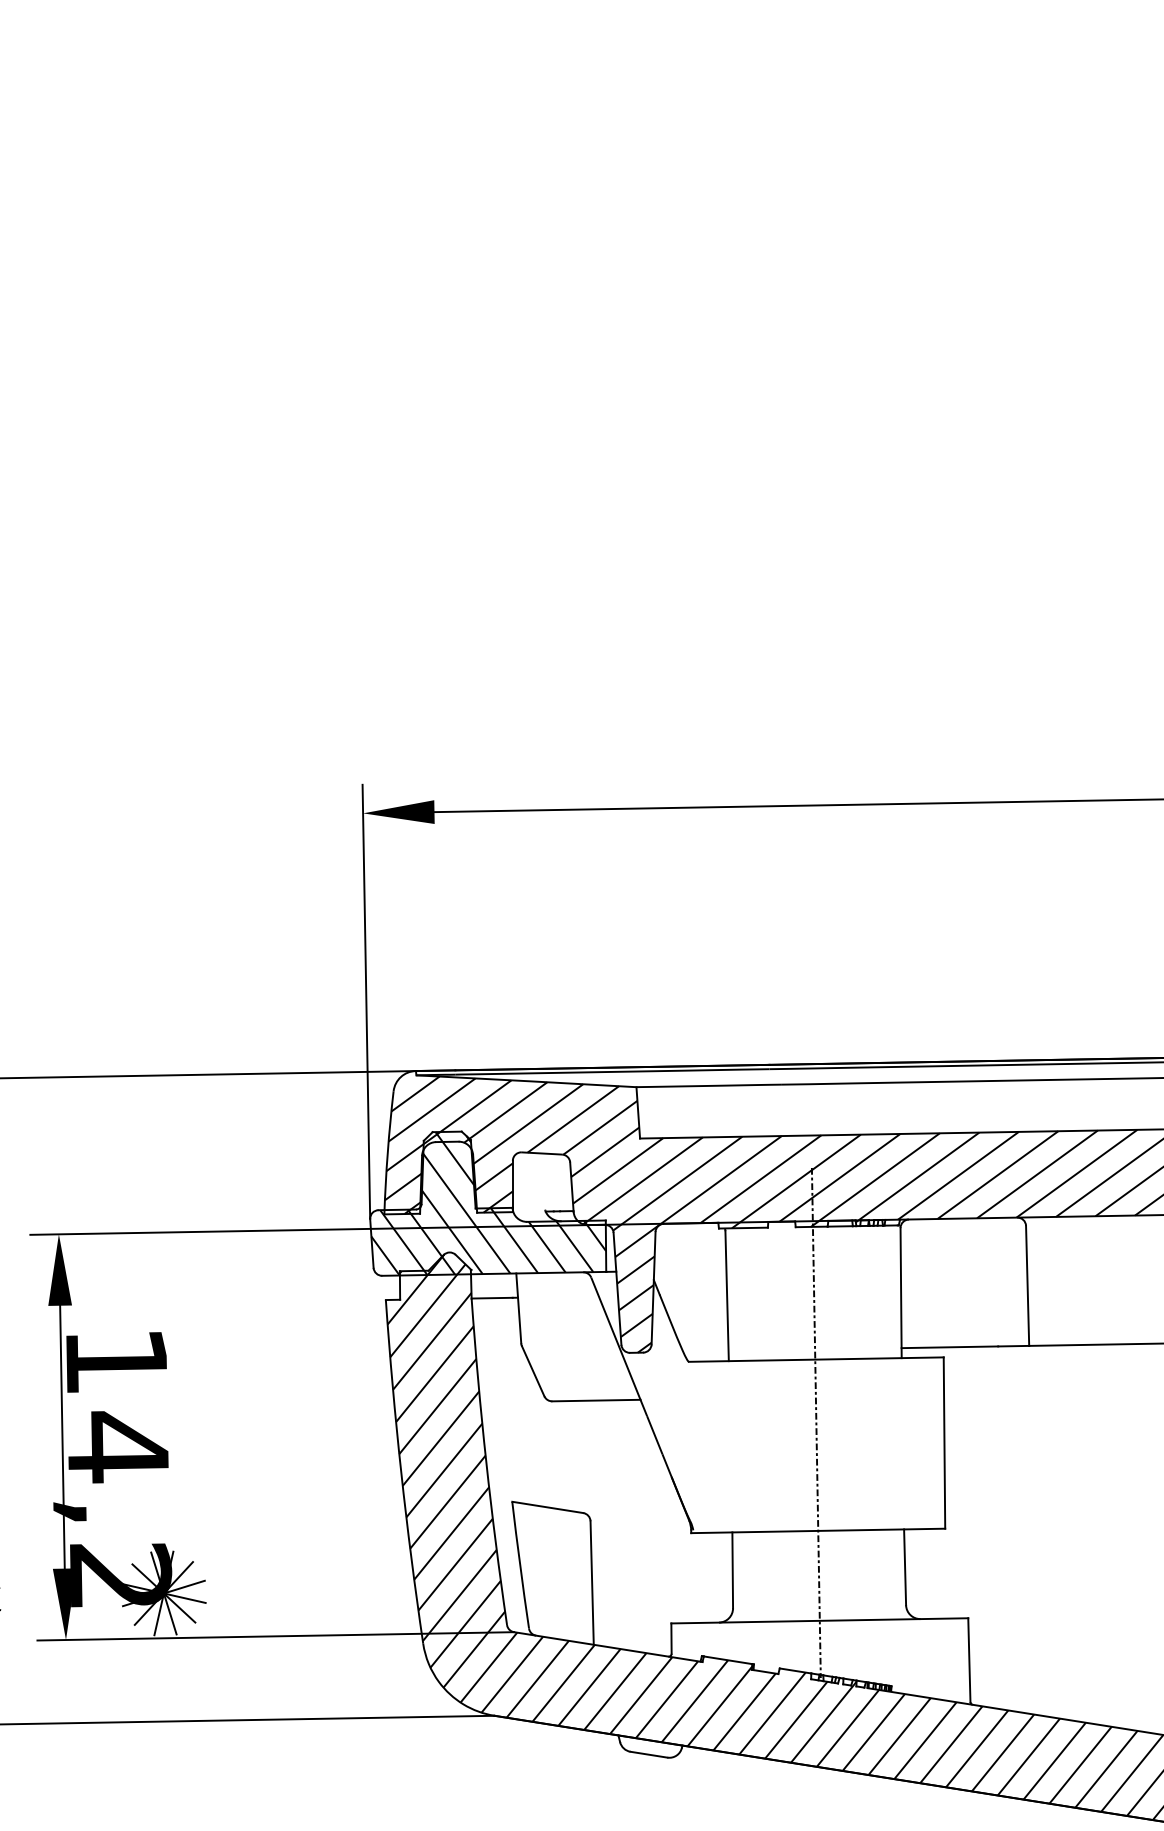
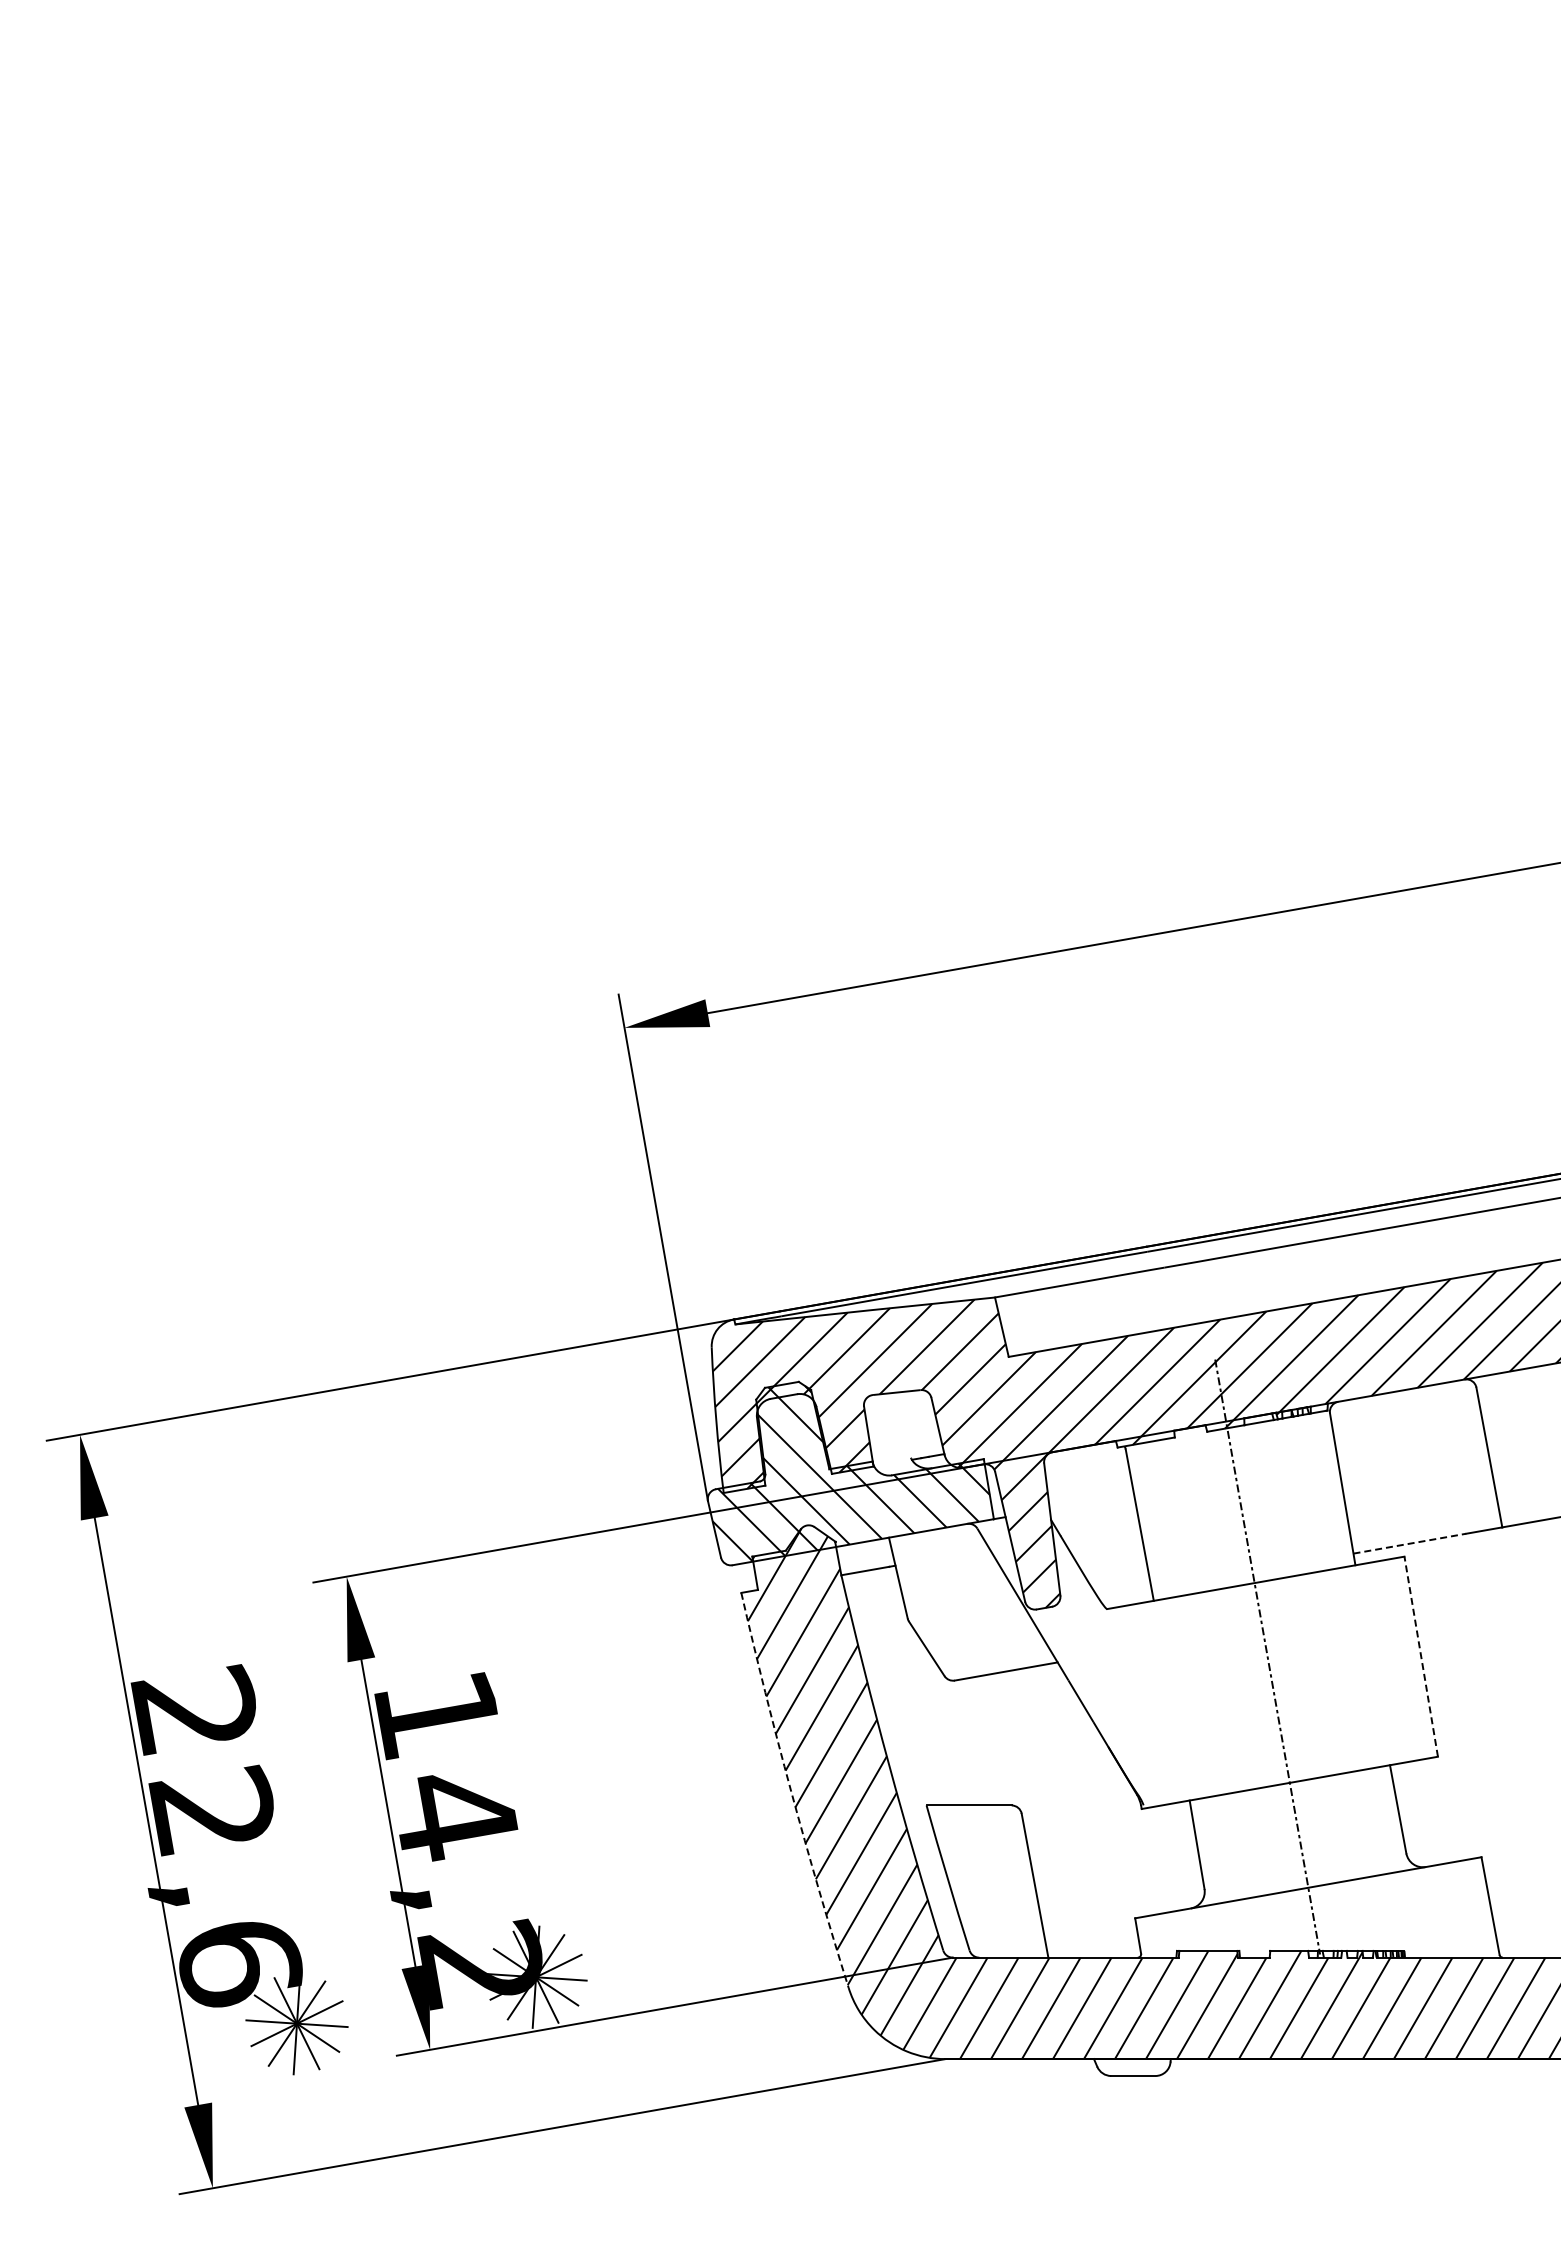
line: (950, 1347) -> (1410, 1543), solid -> dashed
line: (944, 1442) -> (1421, 1656), solid -> dashed
arc: (401, 1472) -> (791, 1791), solid -> dashed

